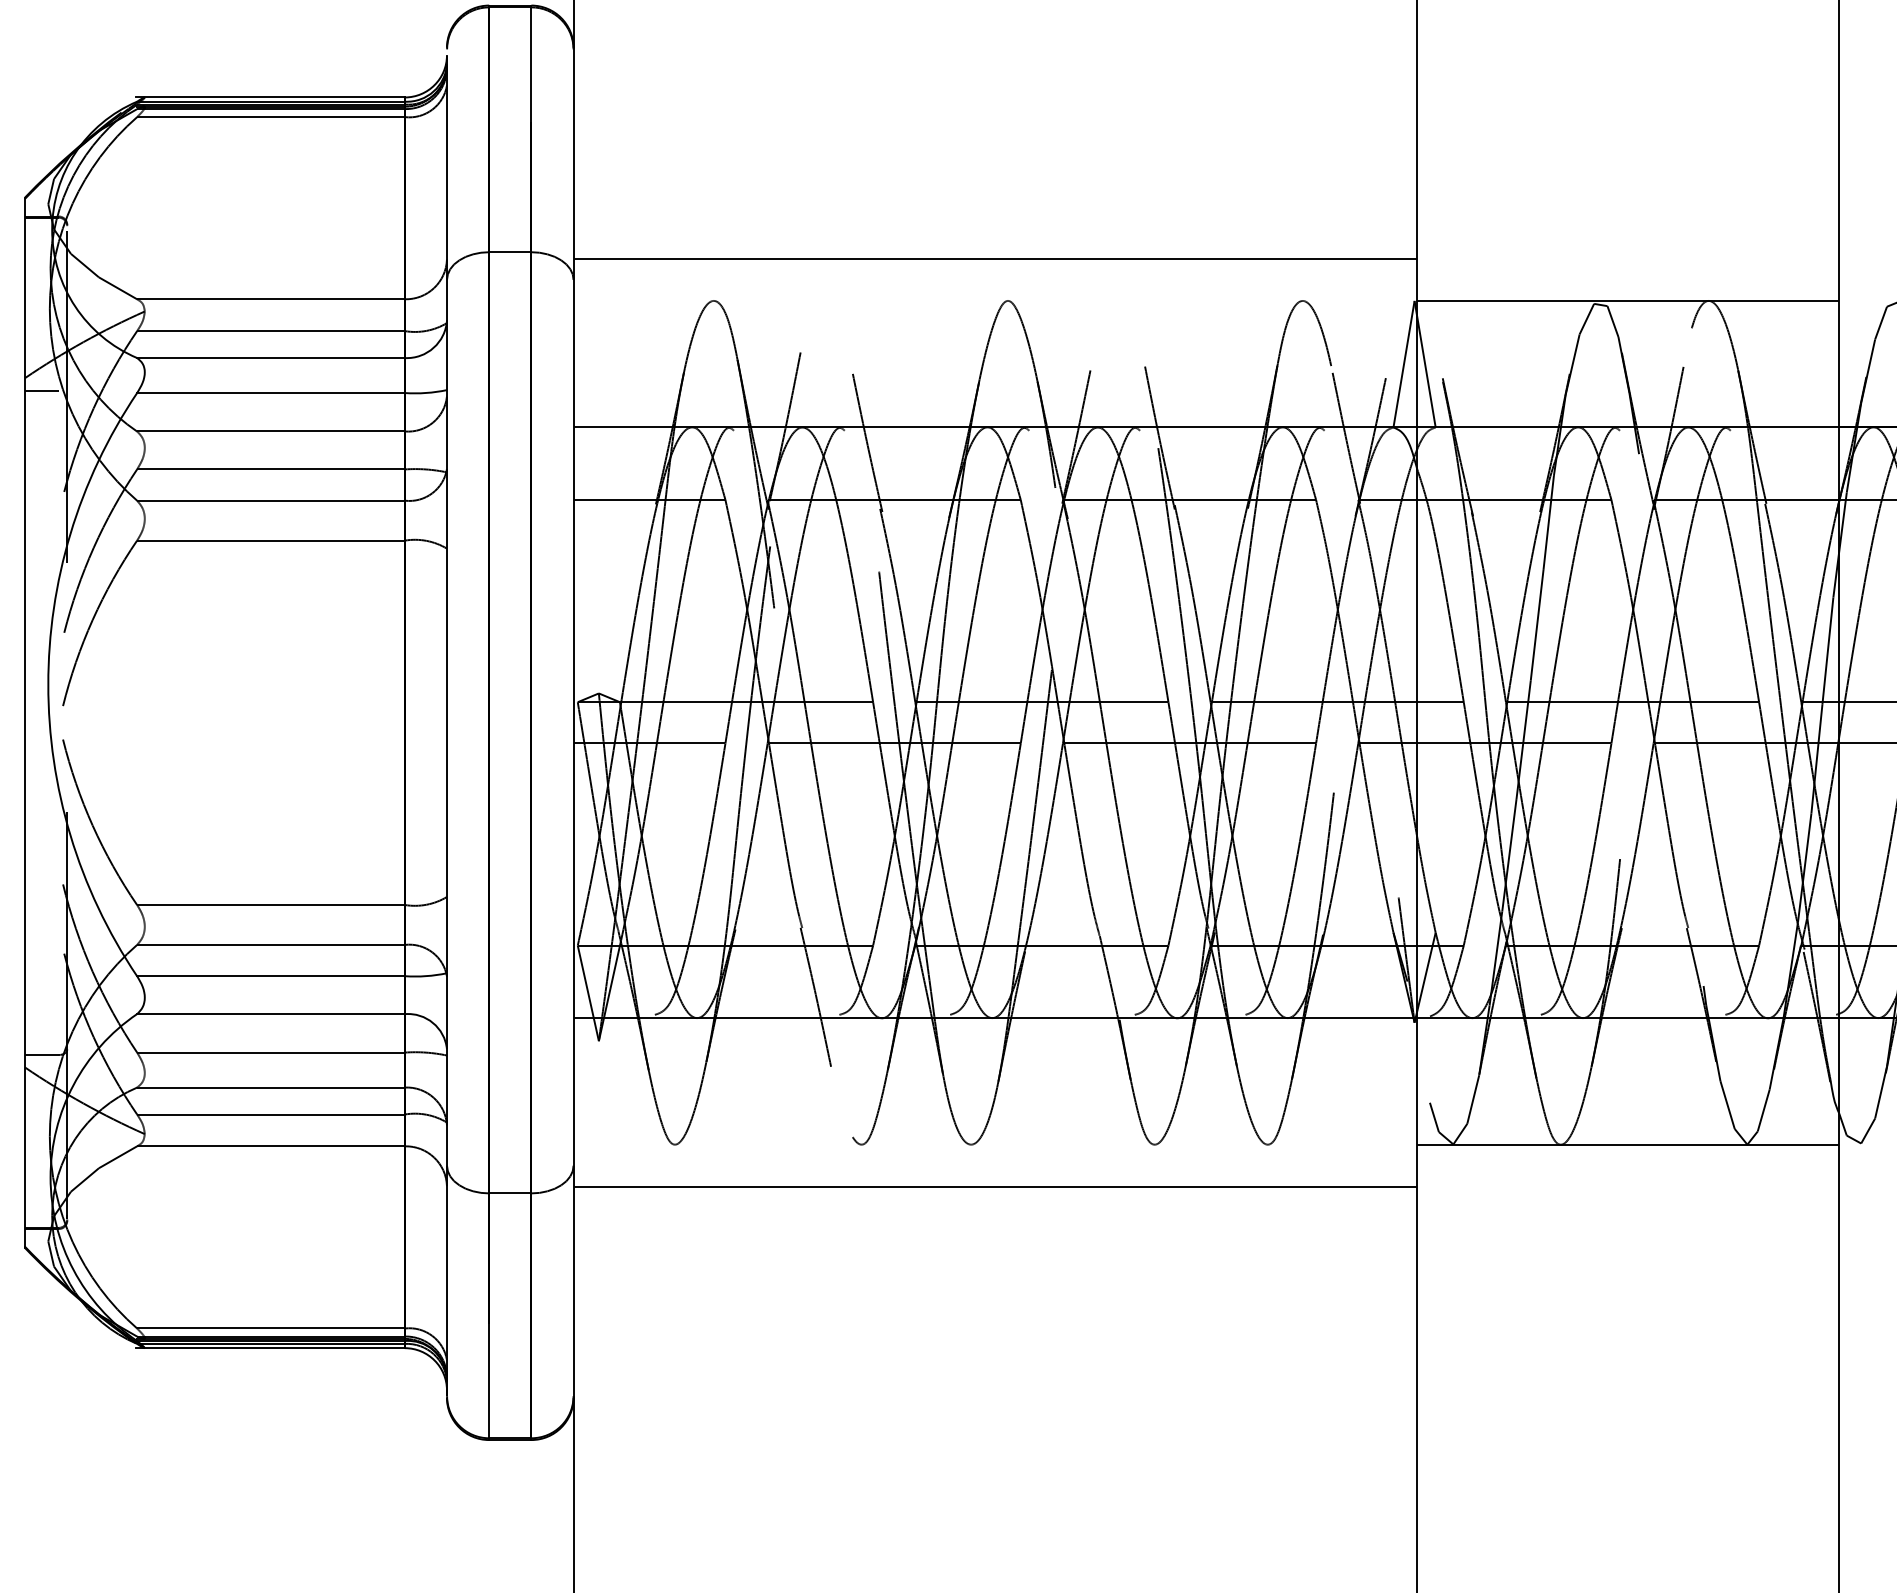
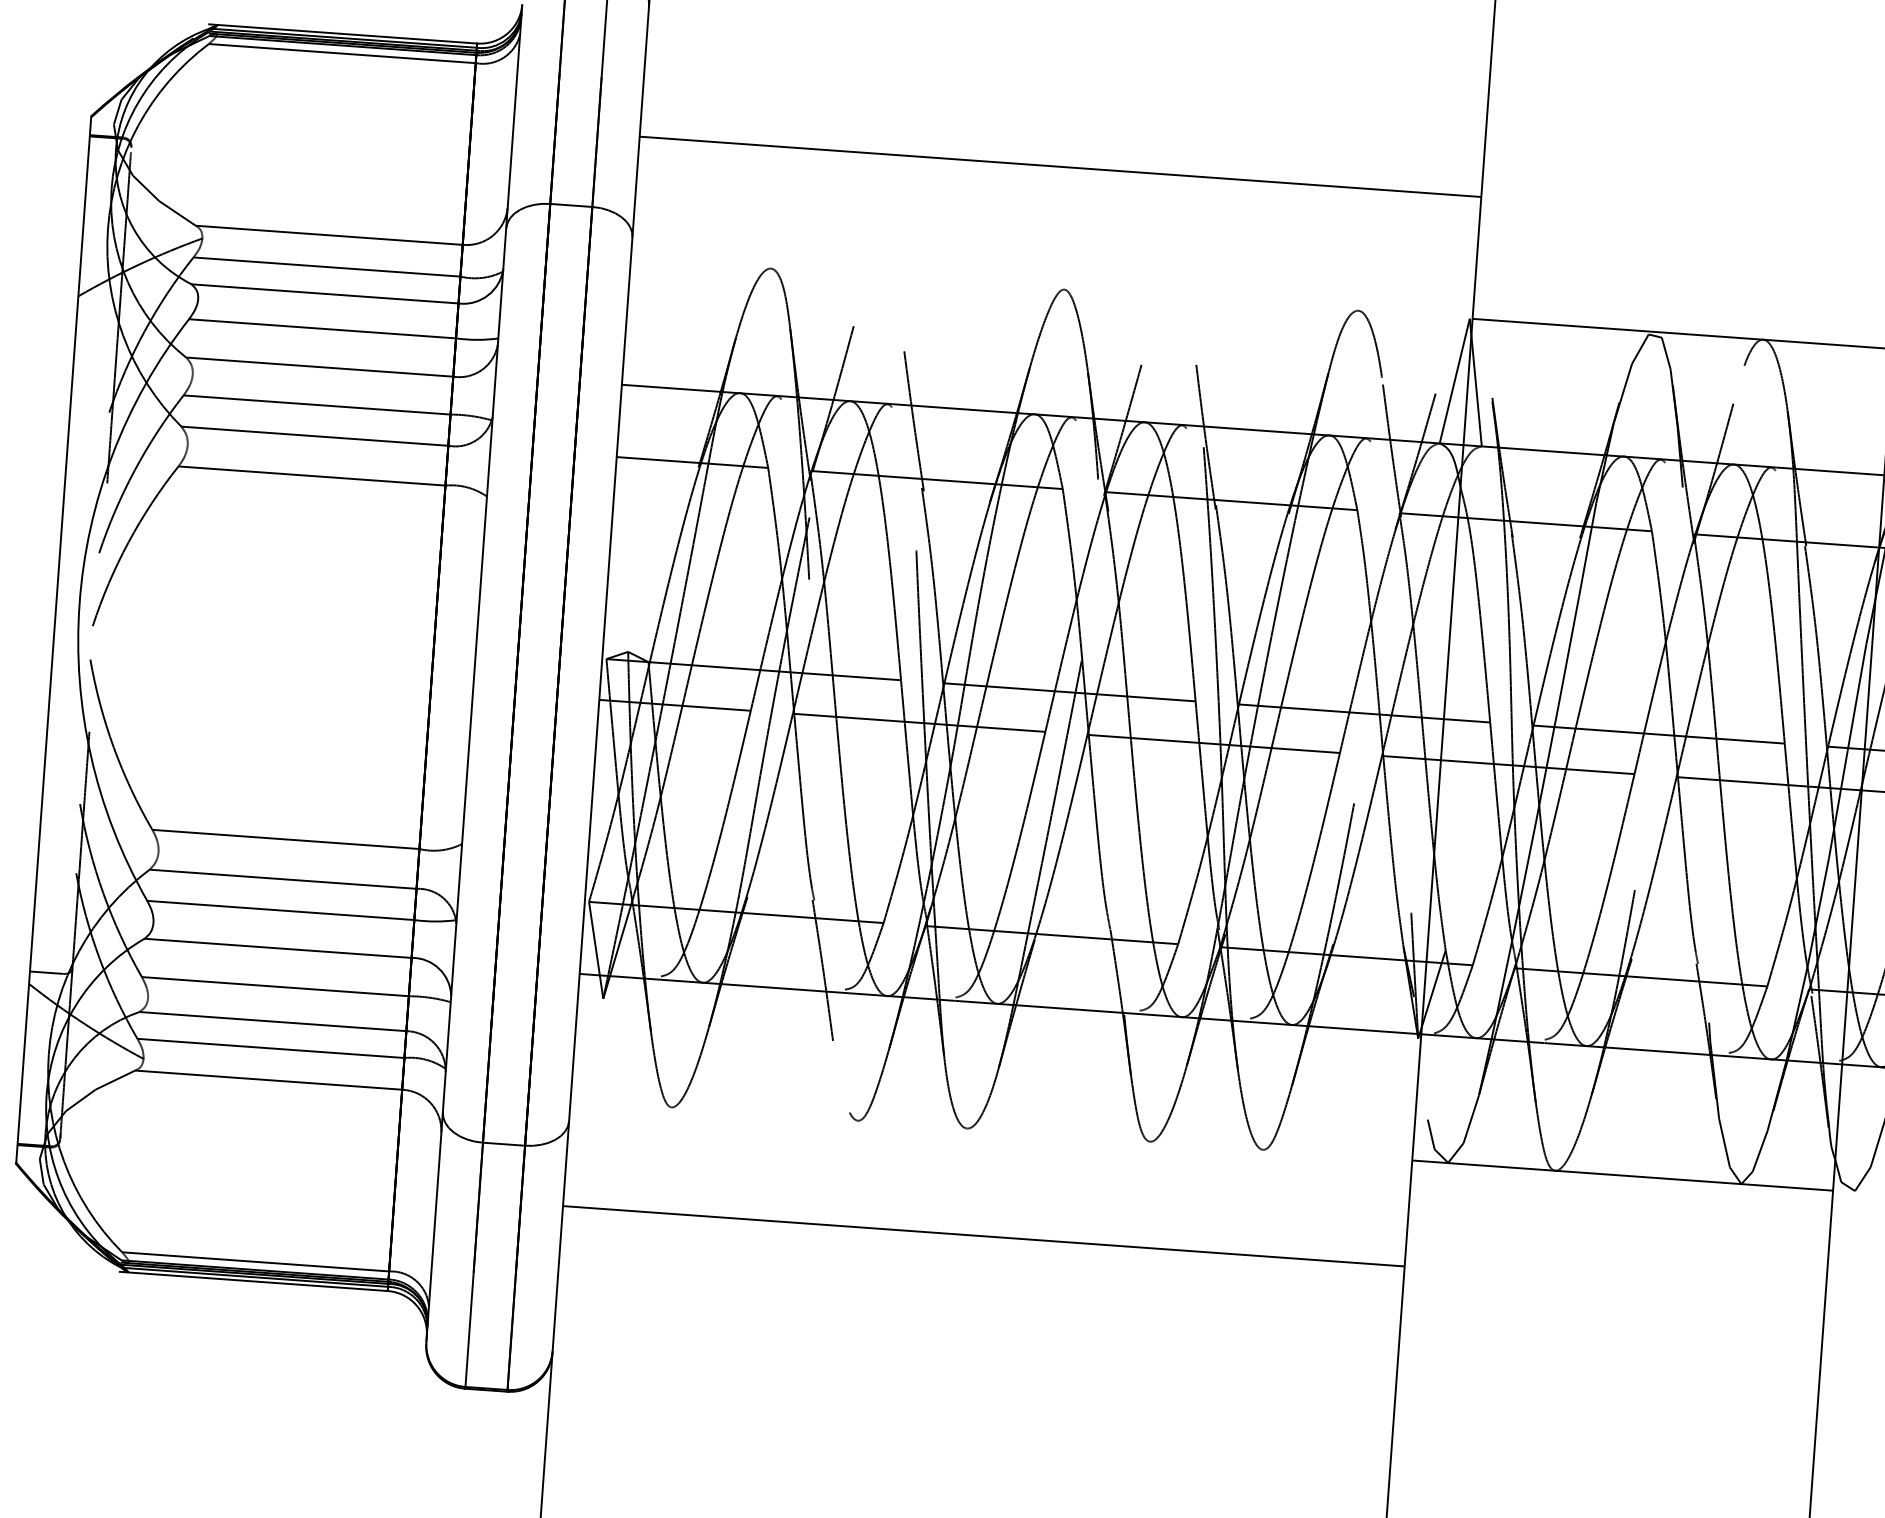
line: (995, 258) -> (1060, 166), moved
line: (41, 390) -> (93, 309), removed
line: (995, 1186) -> (983, 1235), moved

